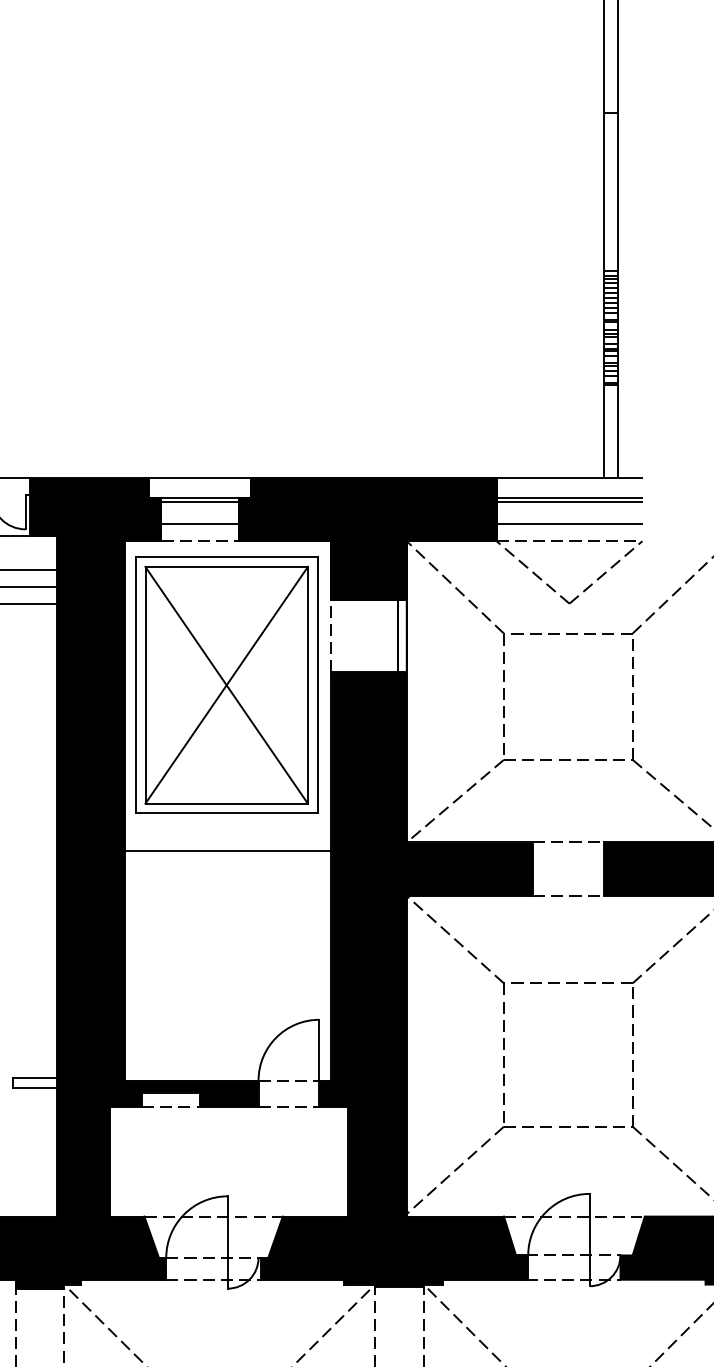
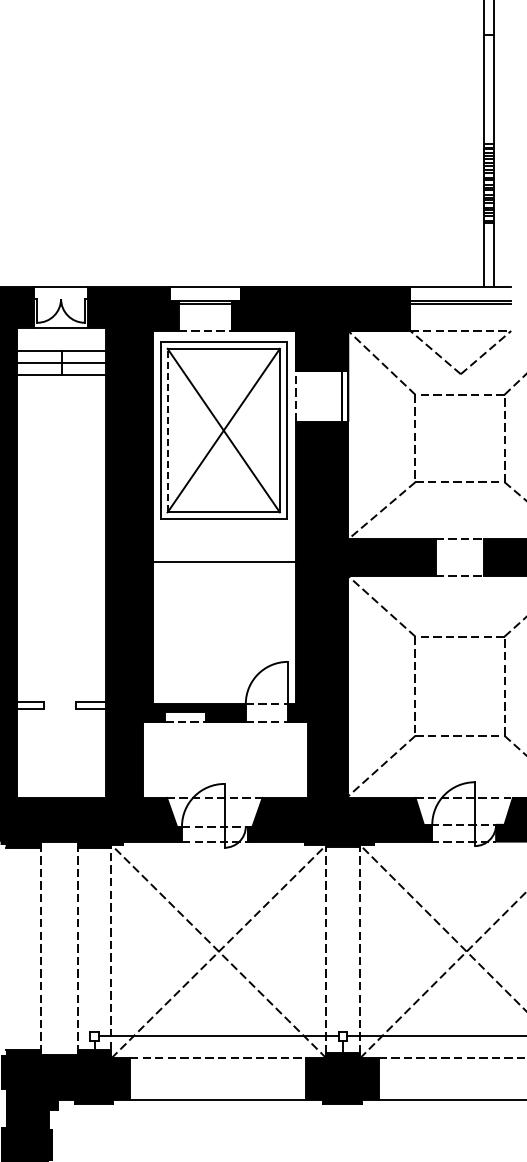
line: (200, 524) -> (205, 319), removed
line: (569, 524) -> (460, 319), removed
line: (145, 685) -> (167, 430), solid -> dashed
line: (227, 851) -> (224, 562), moved

